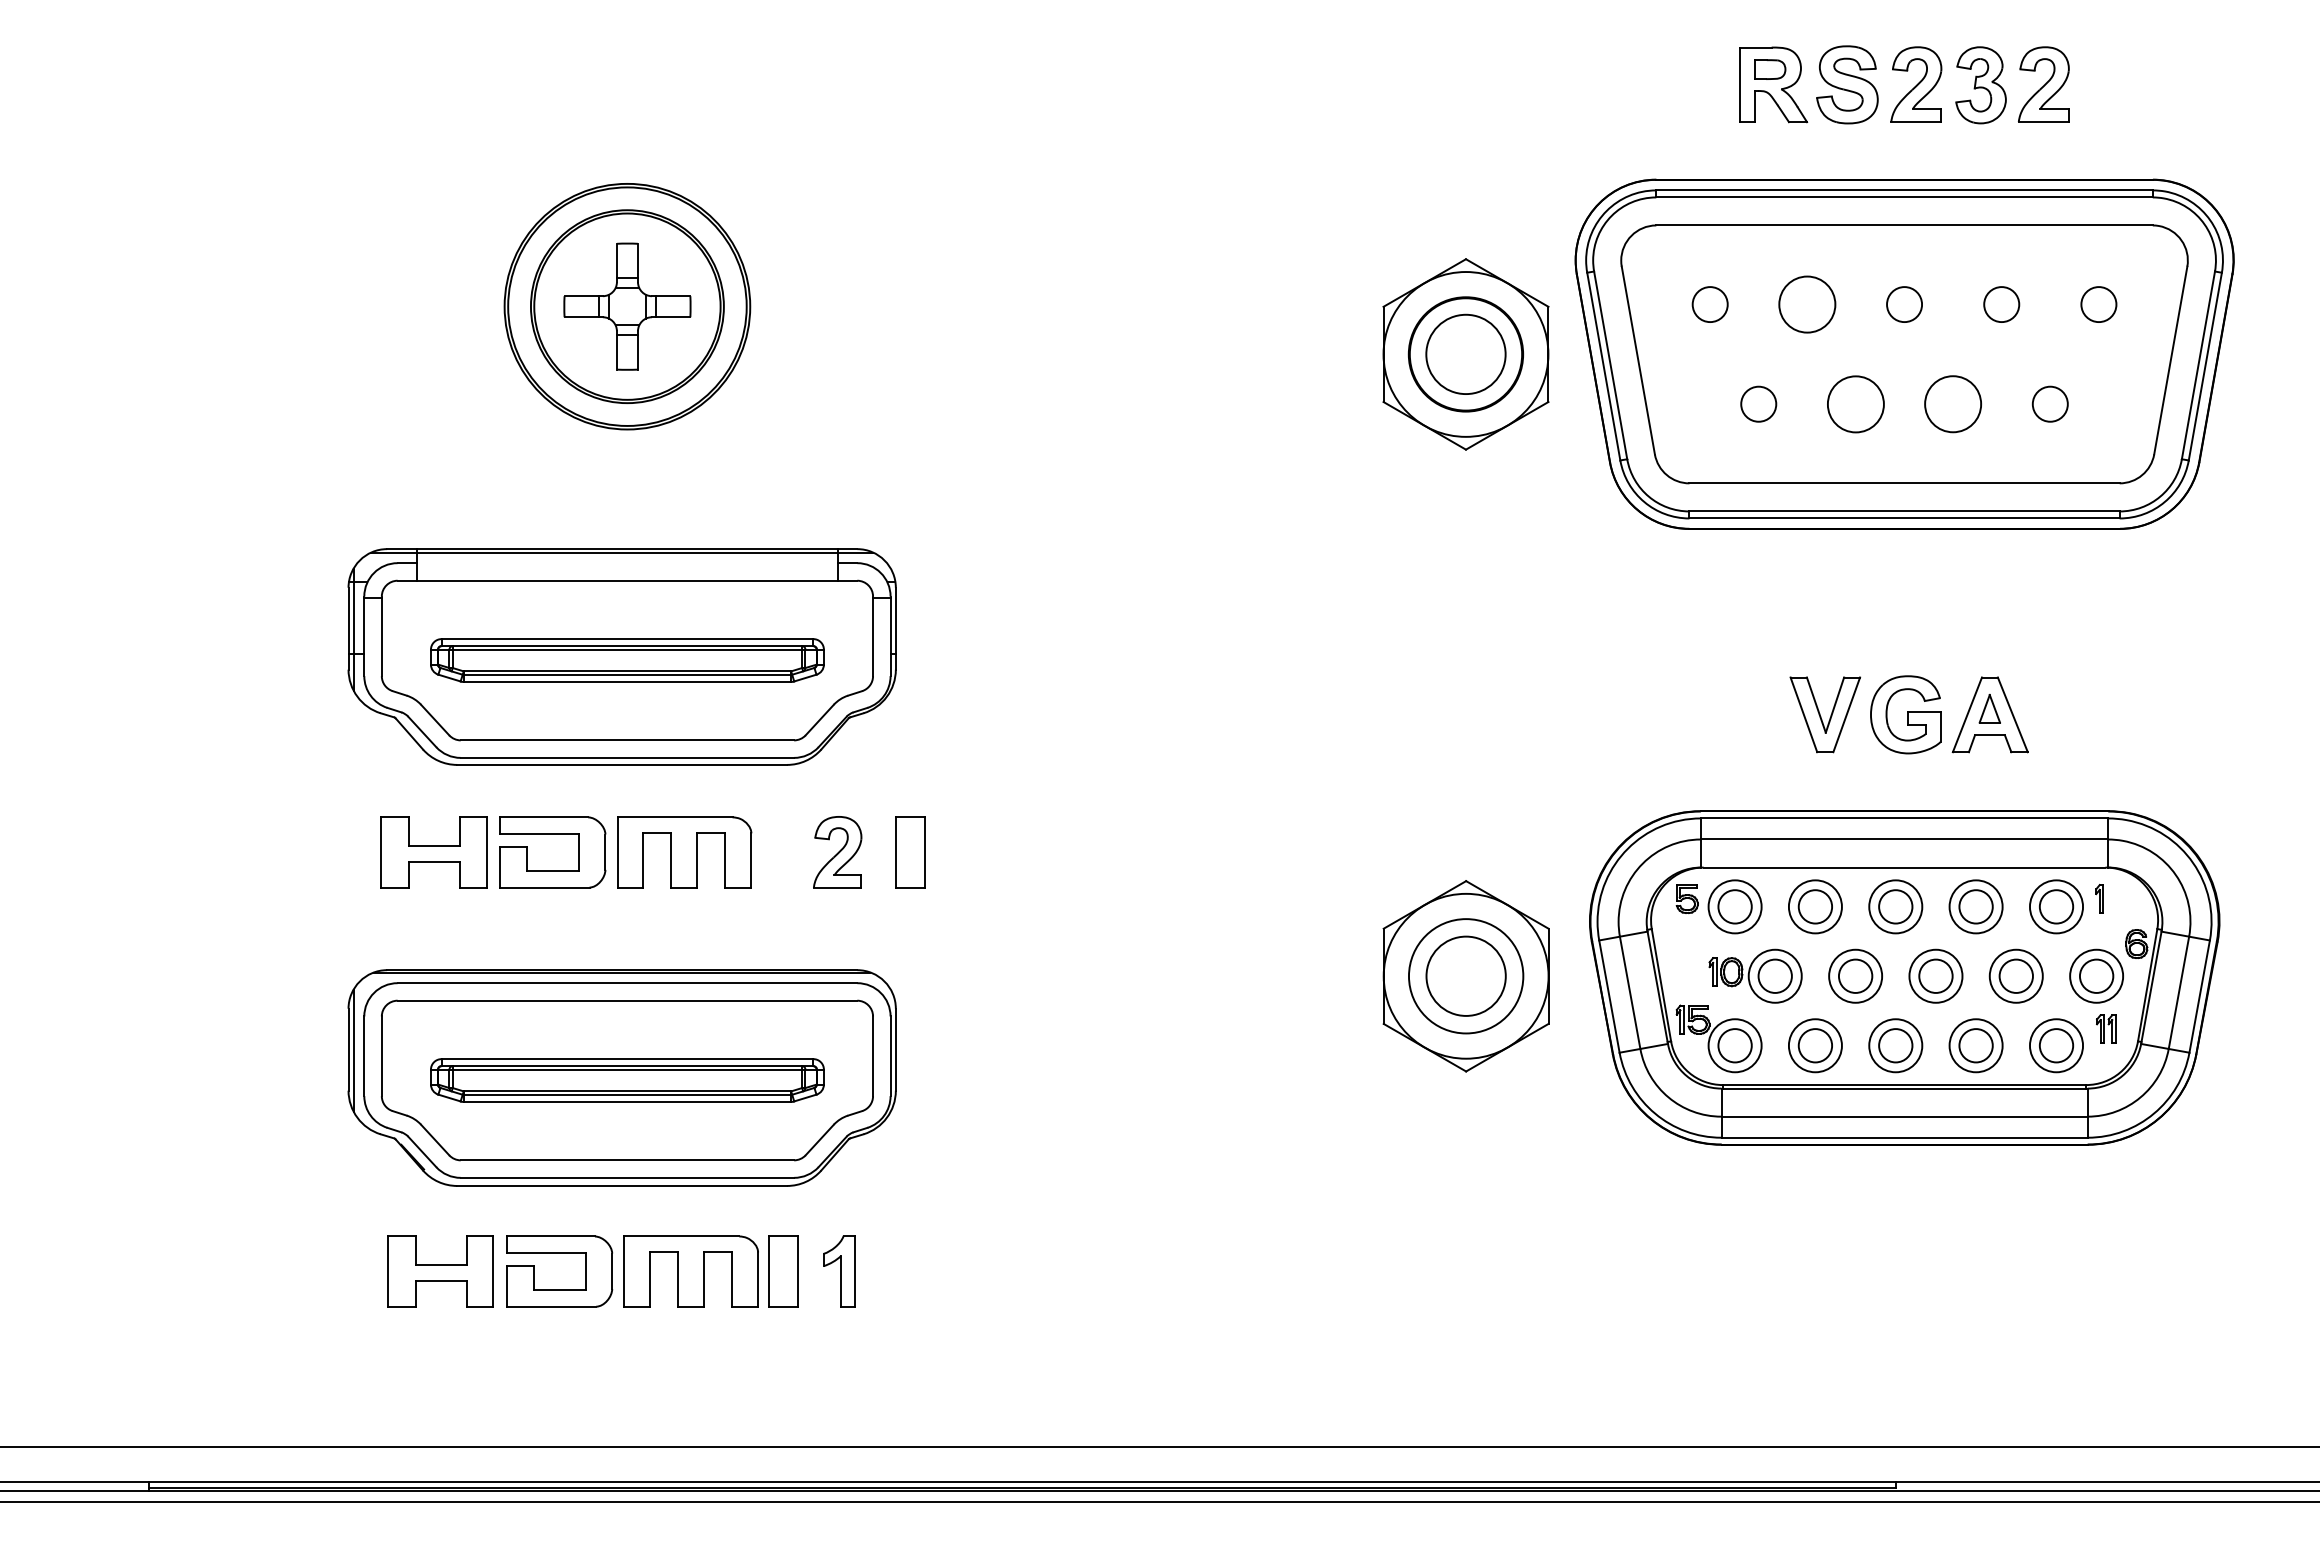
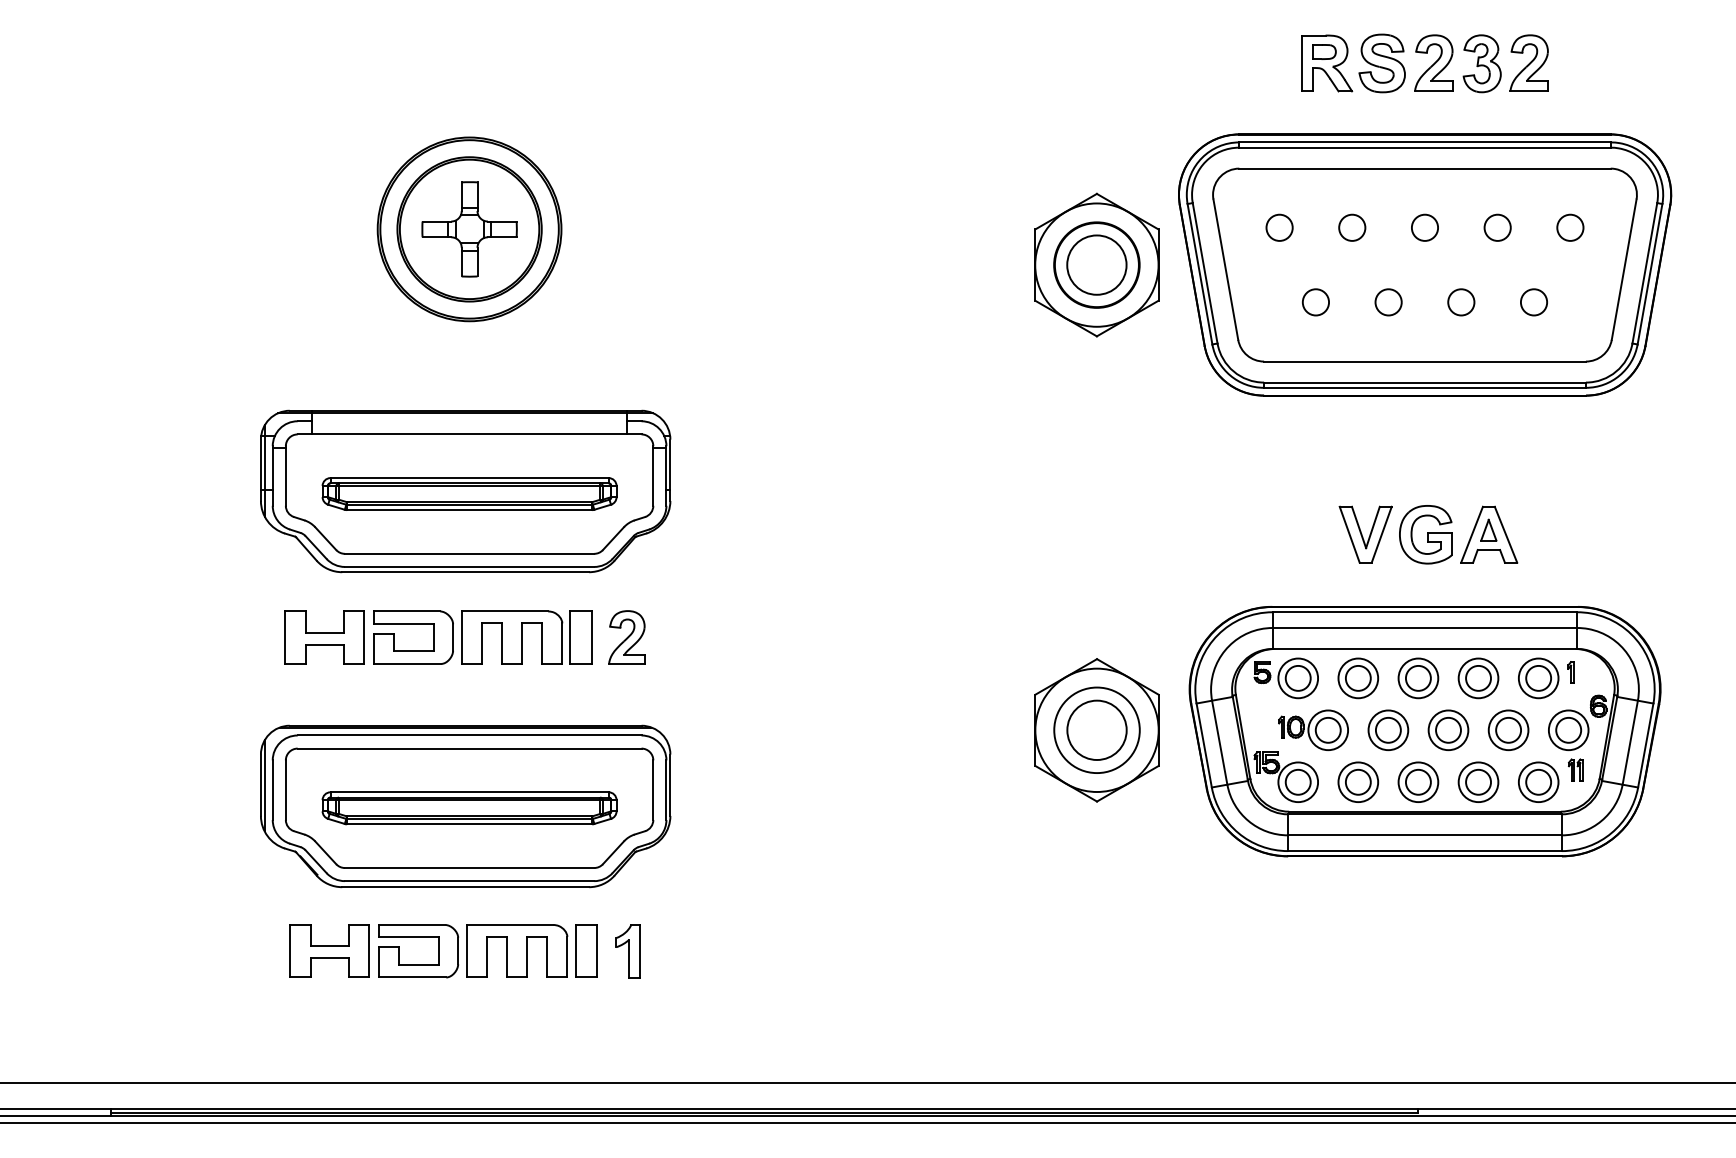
circle: (1806, 304) -> (1351, 227), size x0.62
circle: (1855, 403) -> (1388, 301), size x0.62
circle: (1952, 403) -> (1460, 301), size x0.62
part: (910, 852) -> (581, 637), moved

